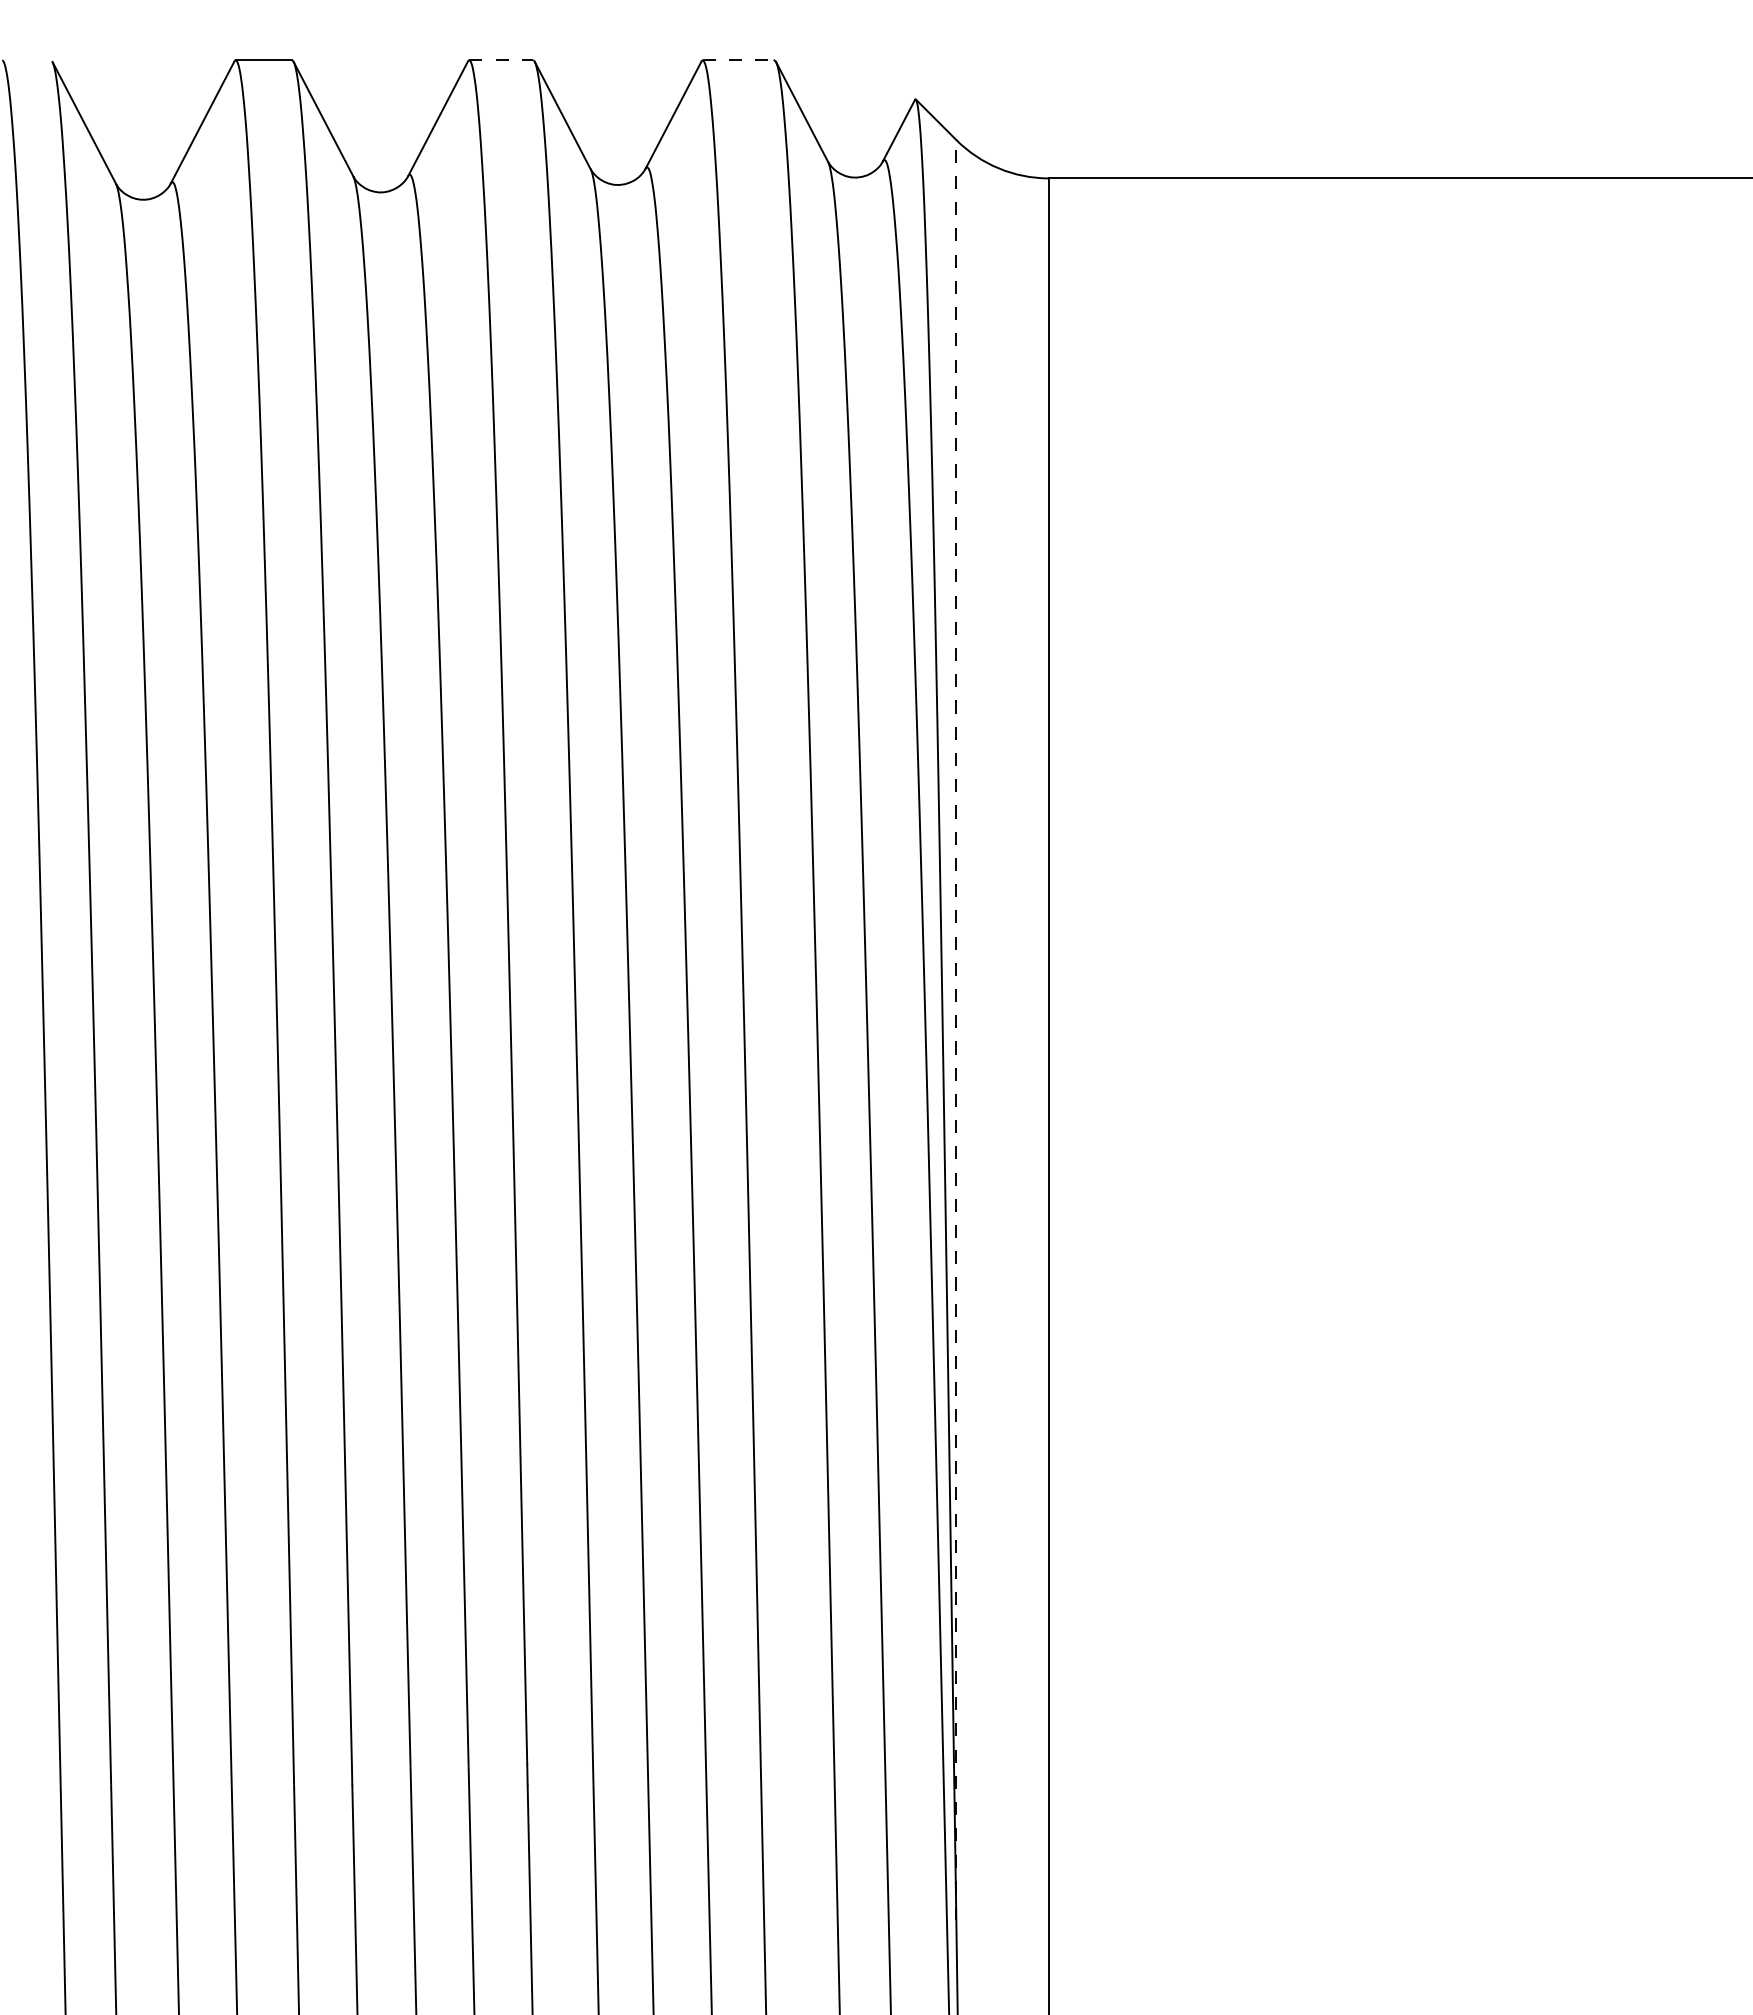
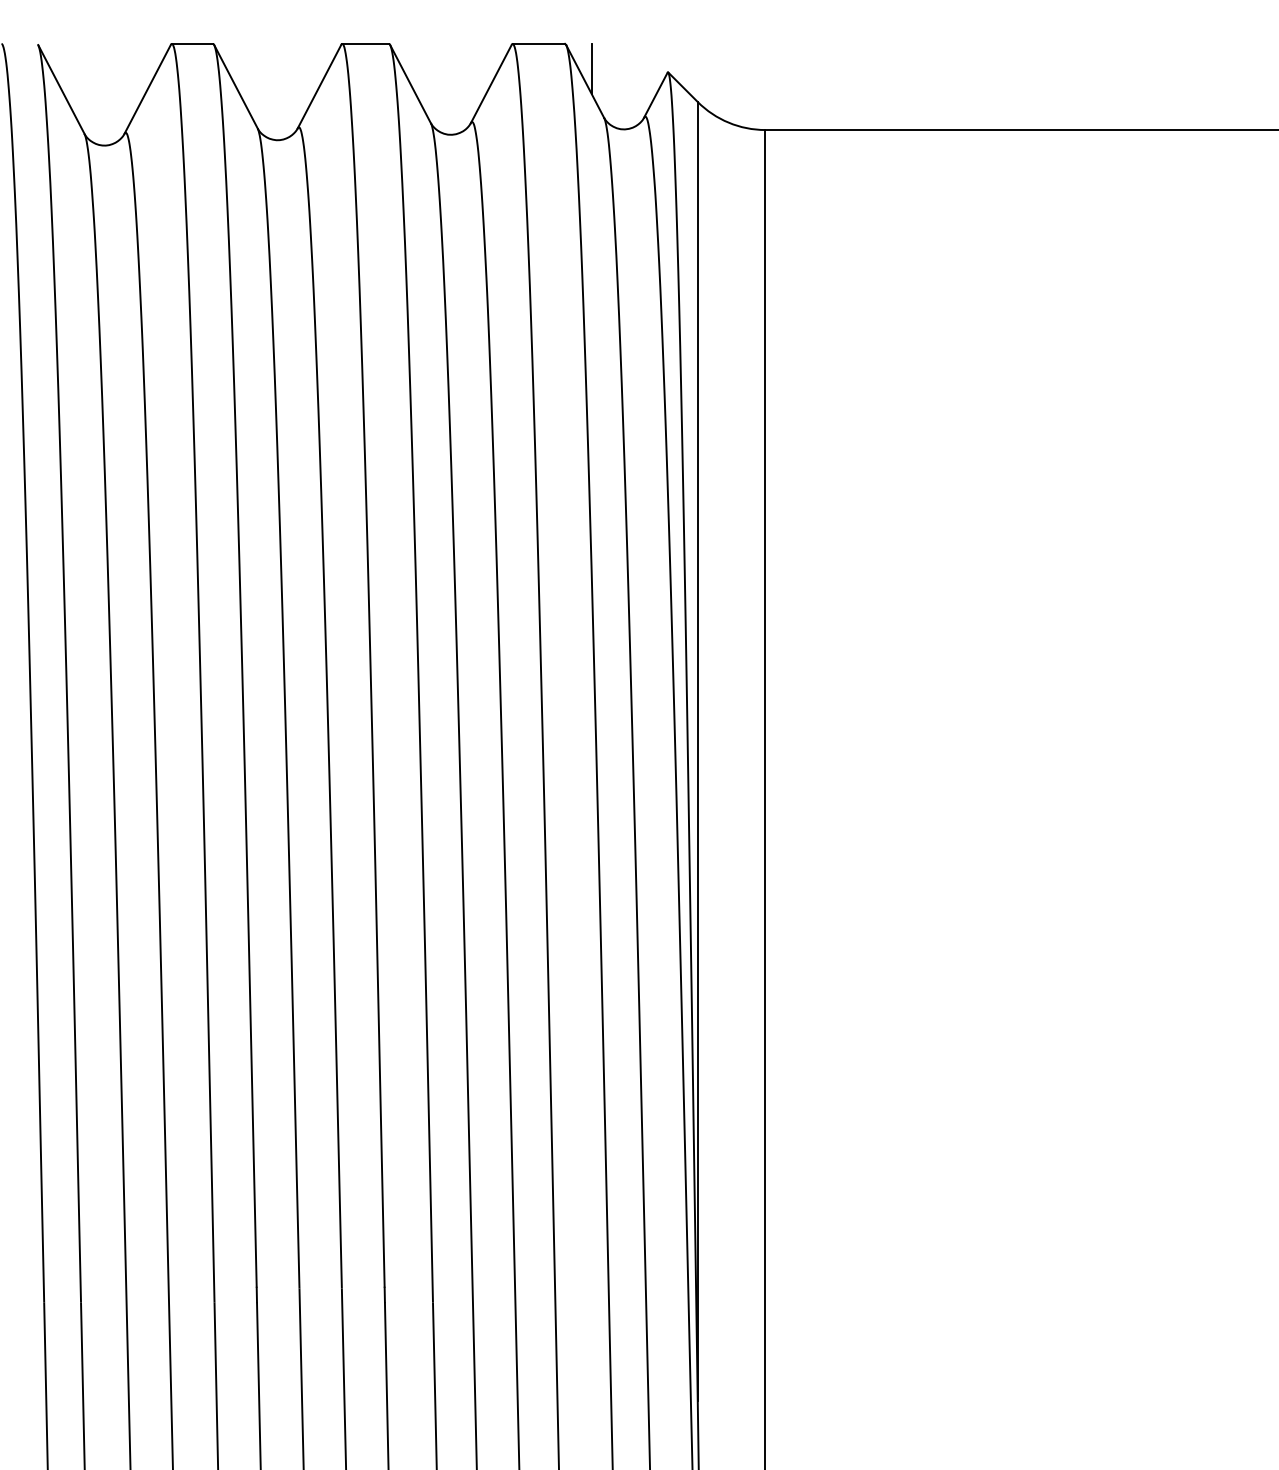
line: (501, 60) -> (365, 43), dashed -> solid
line: (738, 60) -> (538, 43), dashed -> solid
line: (811, 94) -> (592, 68), added
line: (956, 1029) -> (697, 751), dashed -> solid

